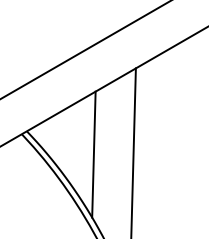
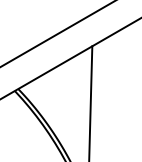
line: (93, 154) -> (63, 104), removed

